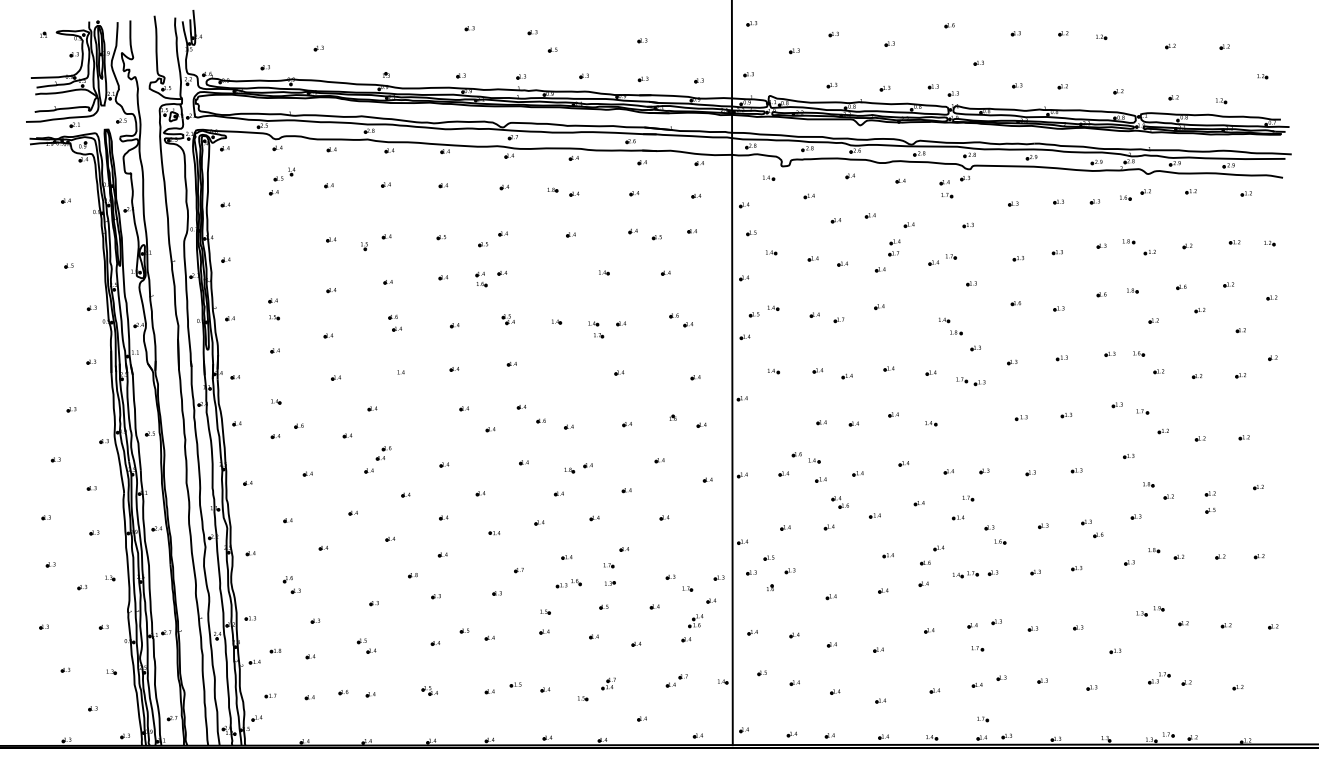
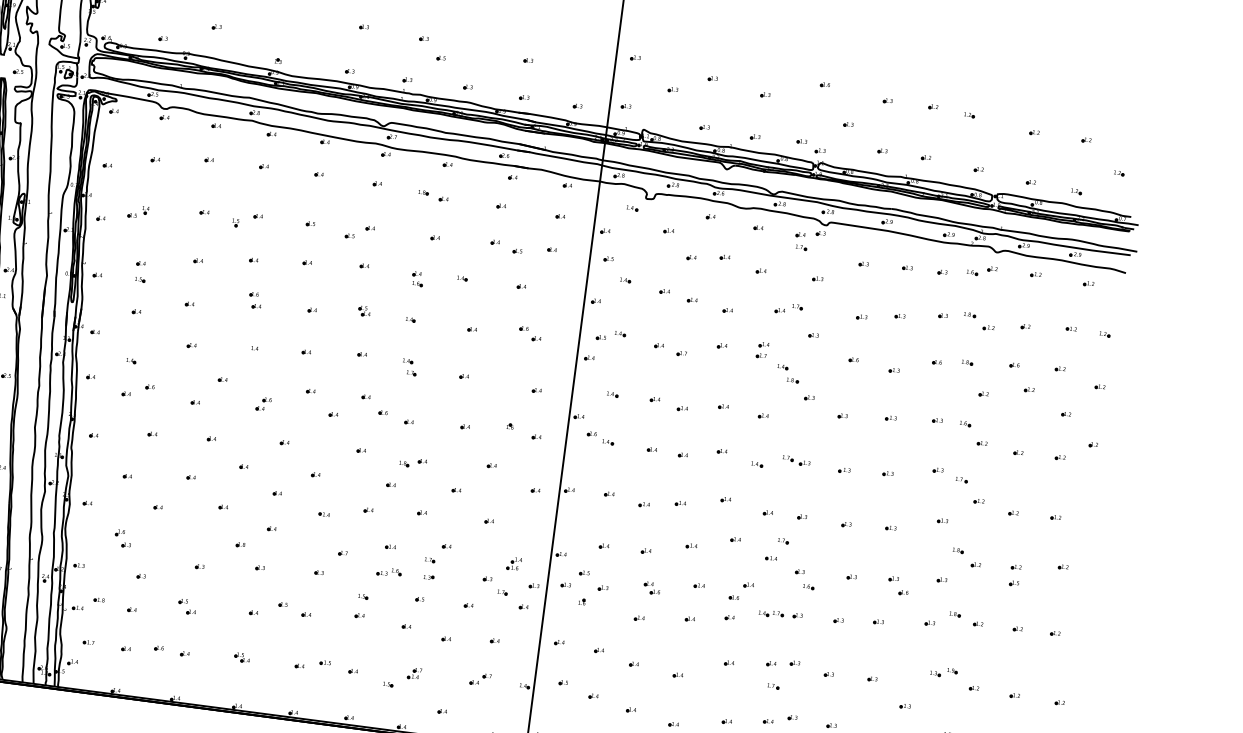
part: (284, 174) -> (138, 212), moved
part: (894, 247) -> (762, 350), moved
part: (481, 279) -> (417, 279), moved
part: (596, 329) -> (410, 367), moved
part: (970, 381) -> (796, 460), moved
part: (383, 453) -> (263, 404), moved
part: (805, 457) -> (599, 437), moved
part: (839, 502) -> (651, 588), moved
part: (695, 621) -> (513, 564), moved

